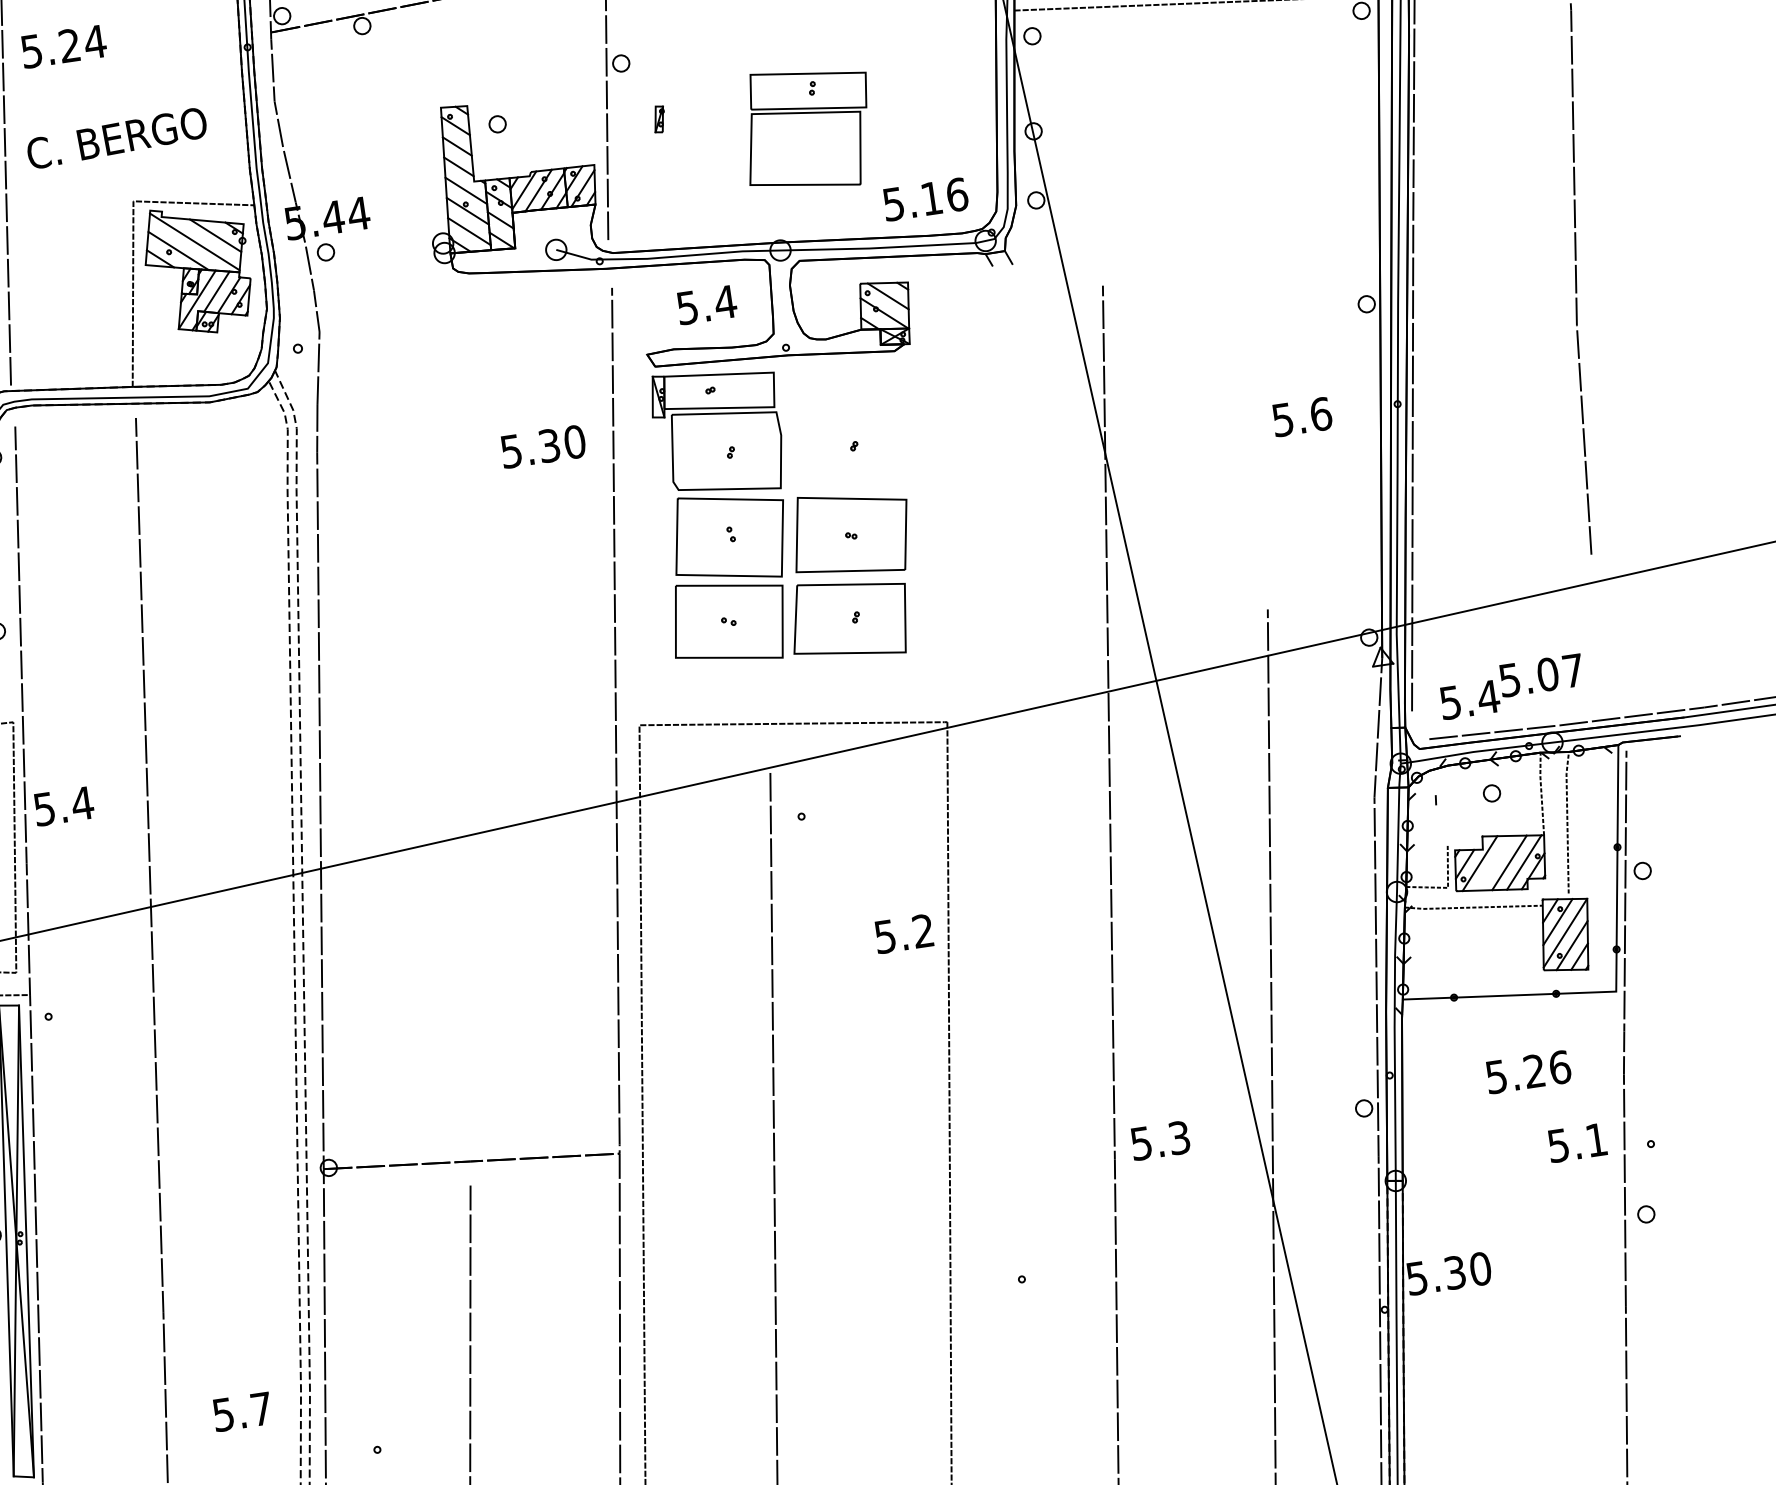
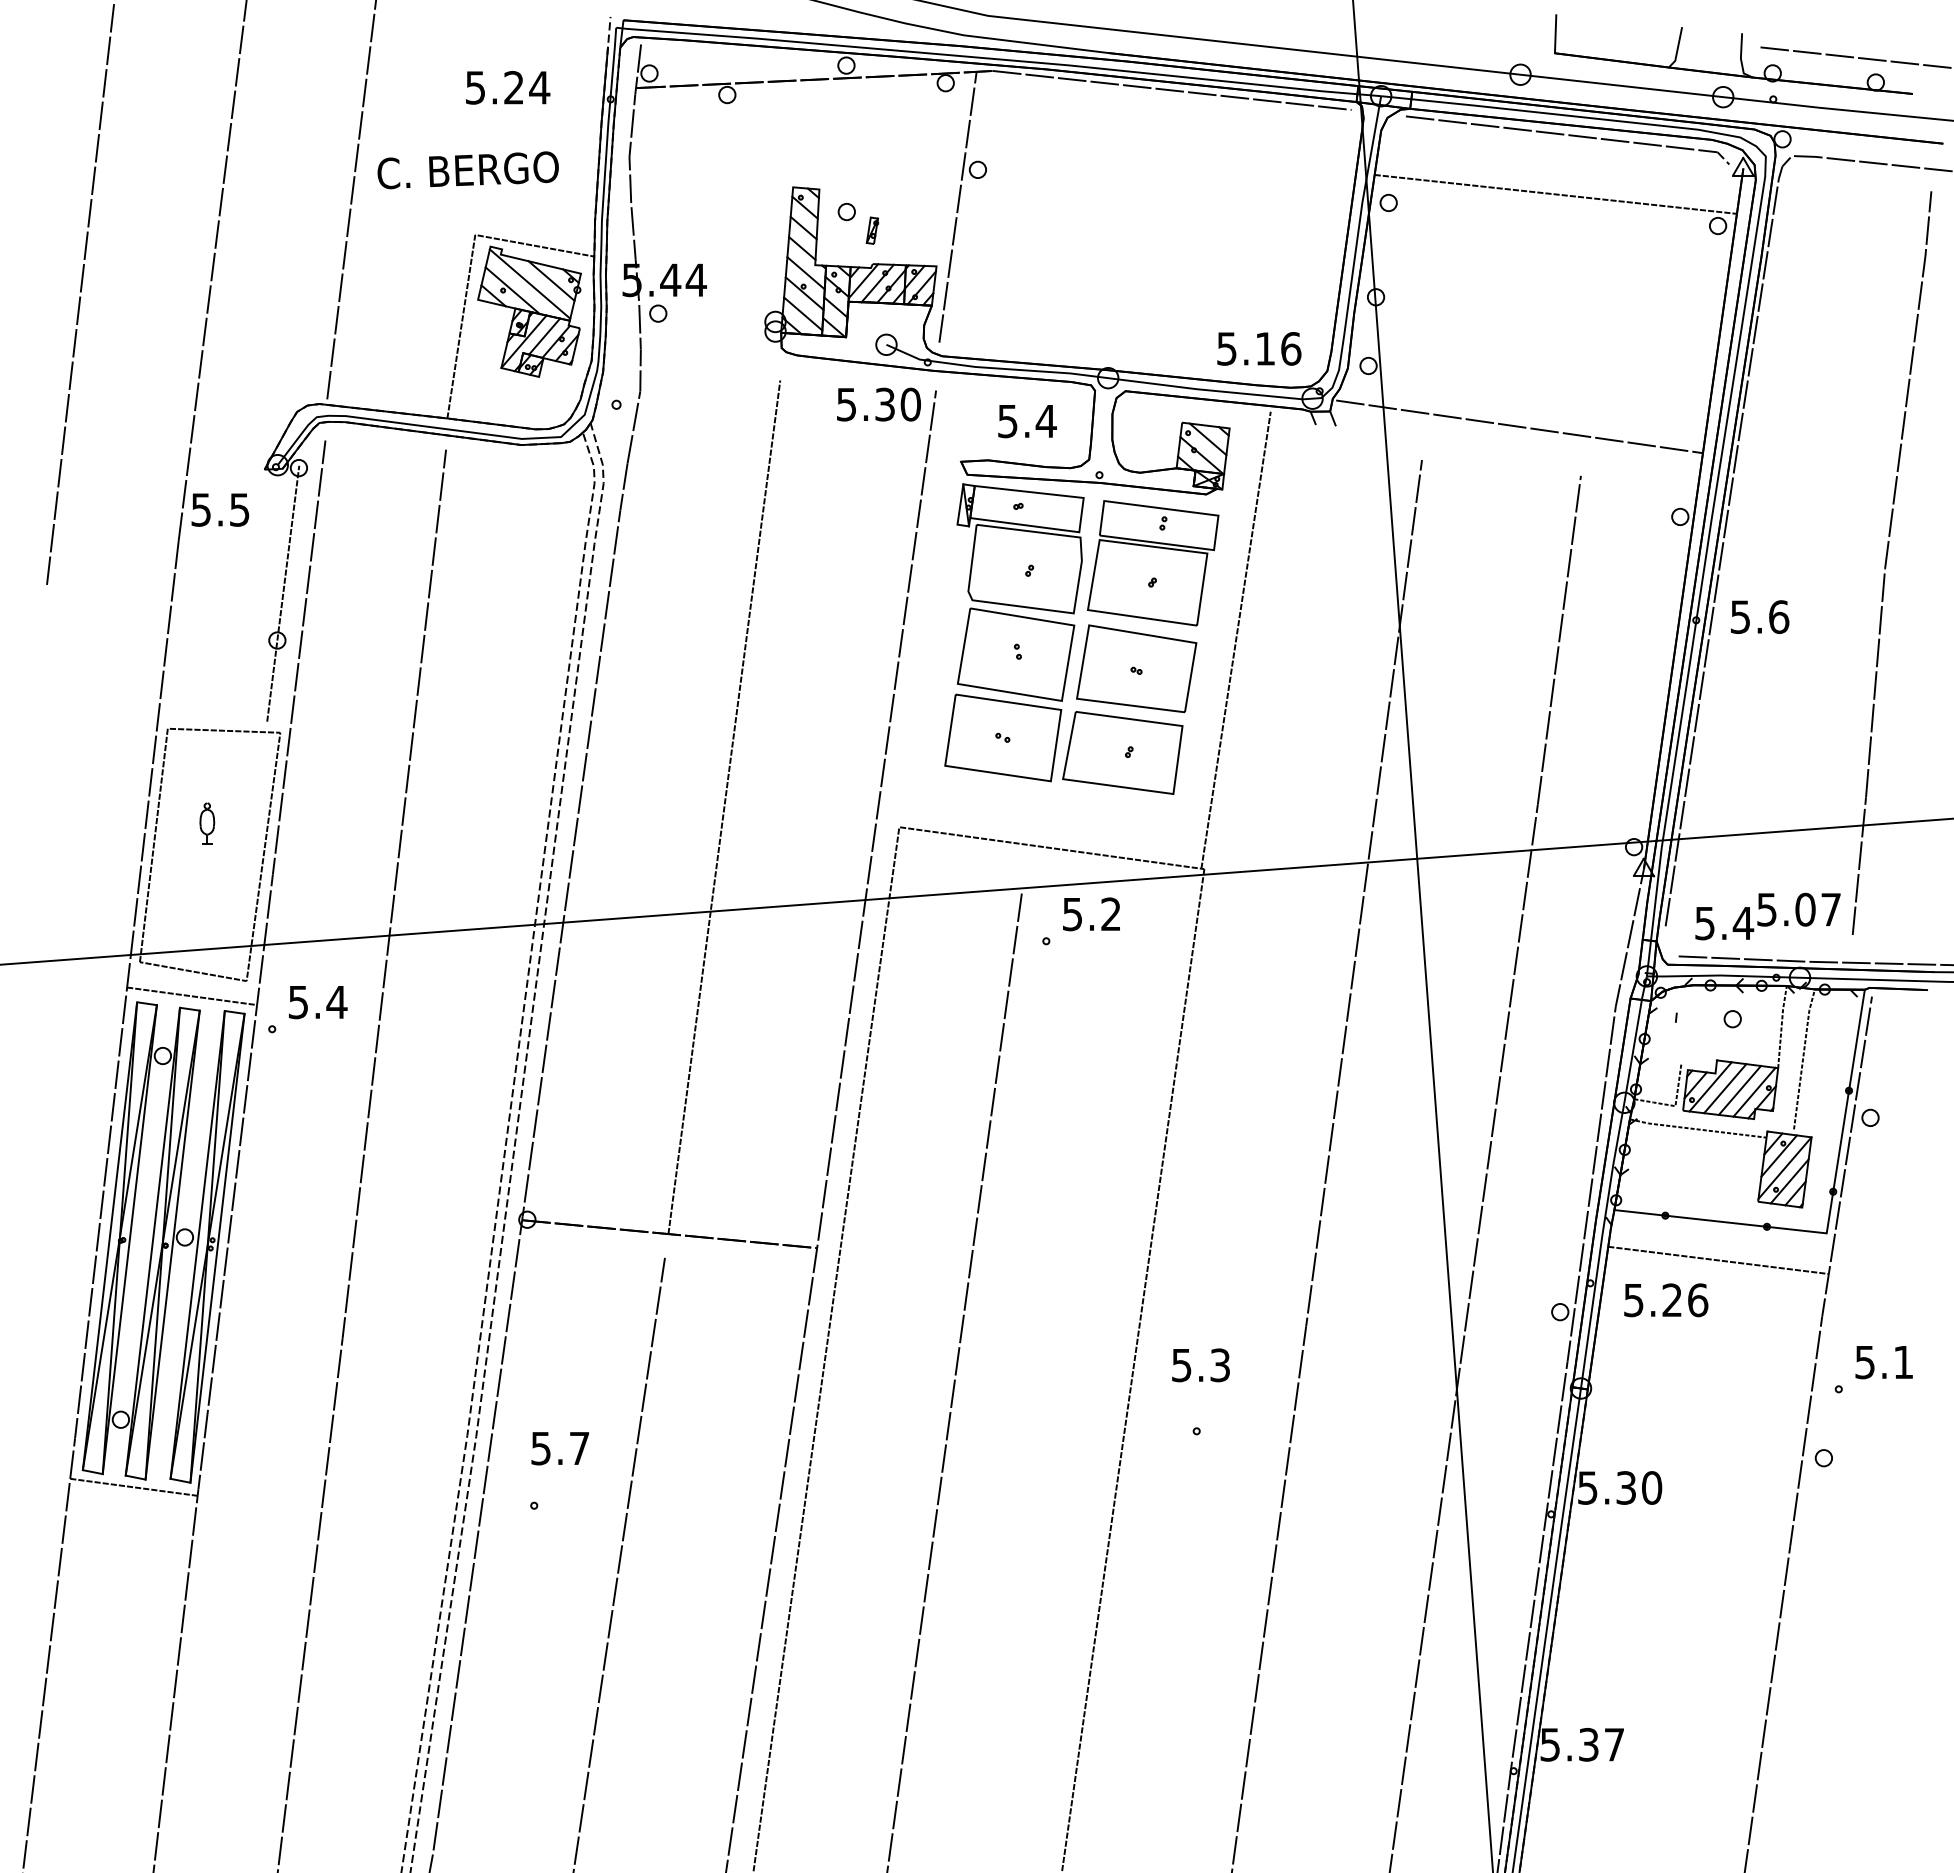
text: (64, 46) -> (508, 87), moved
part: (659, 119) -> (872, 230), moved
part: (808, 129) -> (1153, 563), moved
line: (1194, 238) -> (1519, 426), added
text: (1302, 416) -> (1760, 616), moved
line: (1264, 443) -> (1558, 639), added
text: (542, 446) -> (878, 404), moved
line: (944, 490) -> (1235, 639), added
line: (1595, 623) -> (1859, 866), added
line: (463, 731) -> (724, 807), added
text: (64, 806) -> (318, 1002), moved
line: (1494, 863) -> (1725, 1088), added
text: (903, 934) -> (1091, 914), moved
line: (1513, 1034) -> (1718, 1260), added
text: (1528, 1072) -> (1666, 1300), moved
text: (1159, 1140) -> (1200, 1365), moved
text: (1576, 1143) -> (1883, 1362), moved
text: (241, 1412) -> (559, 1448), moved

